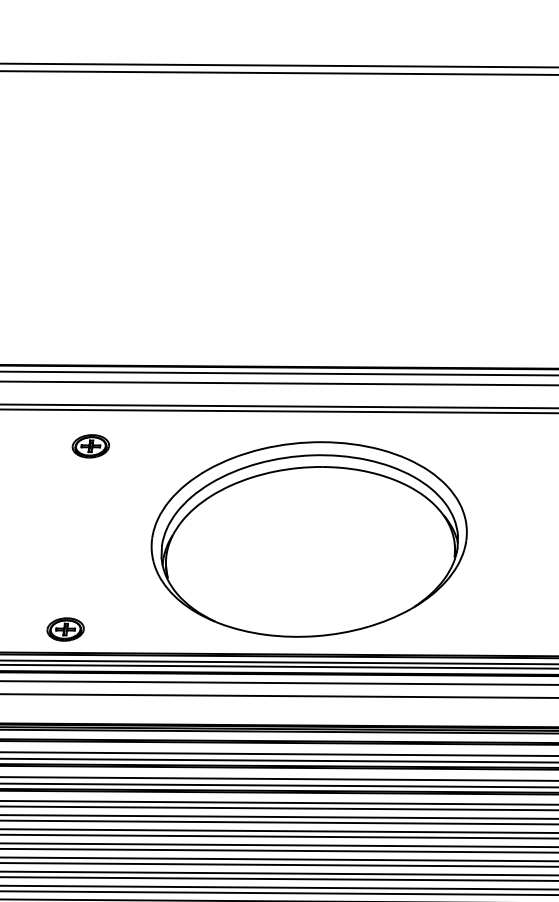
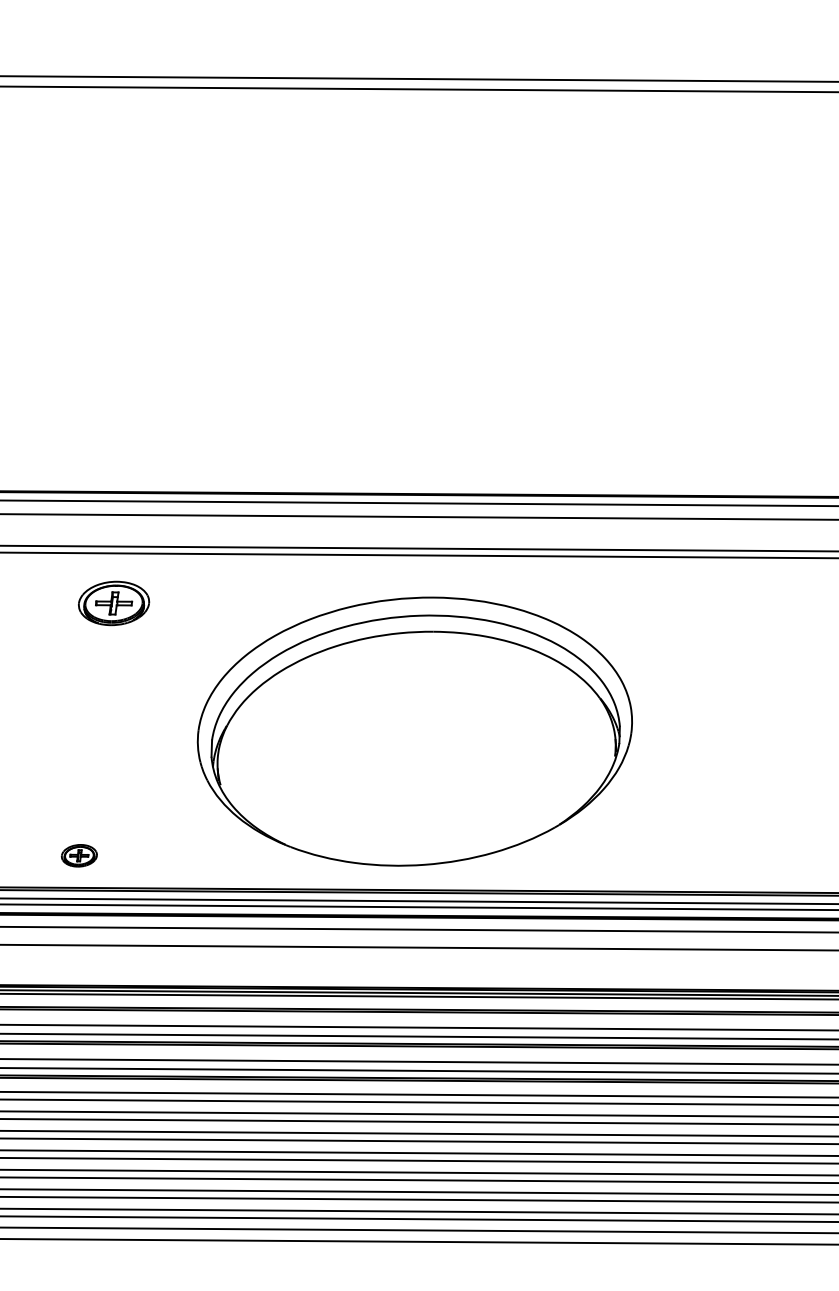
part: (91, 445) -> (114, 602), size x1.4
part: (65, 629) -> (79, 855), size x0.7

